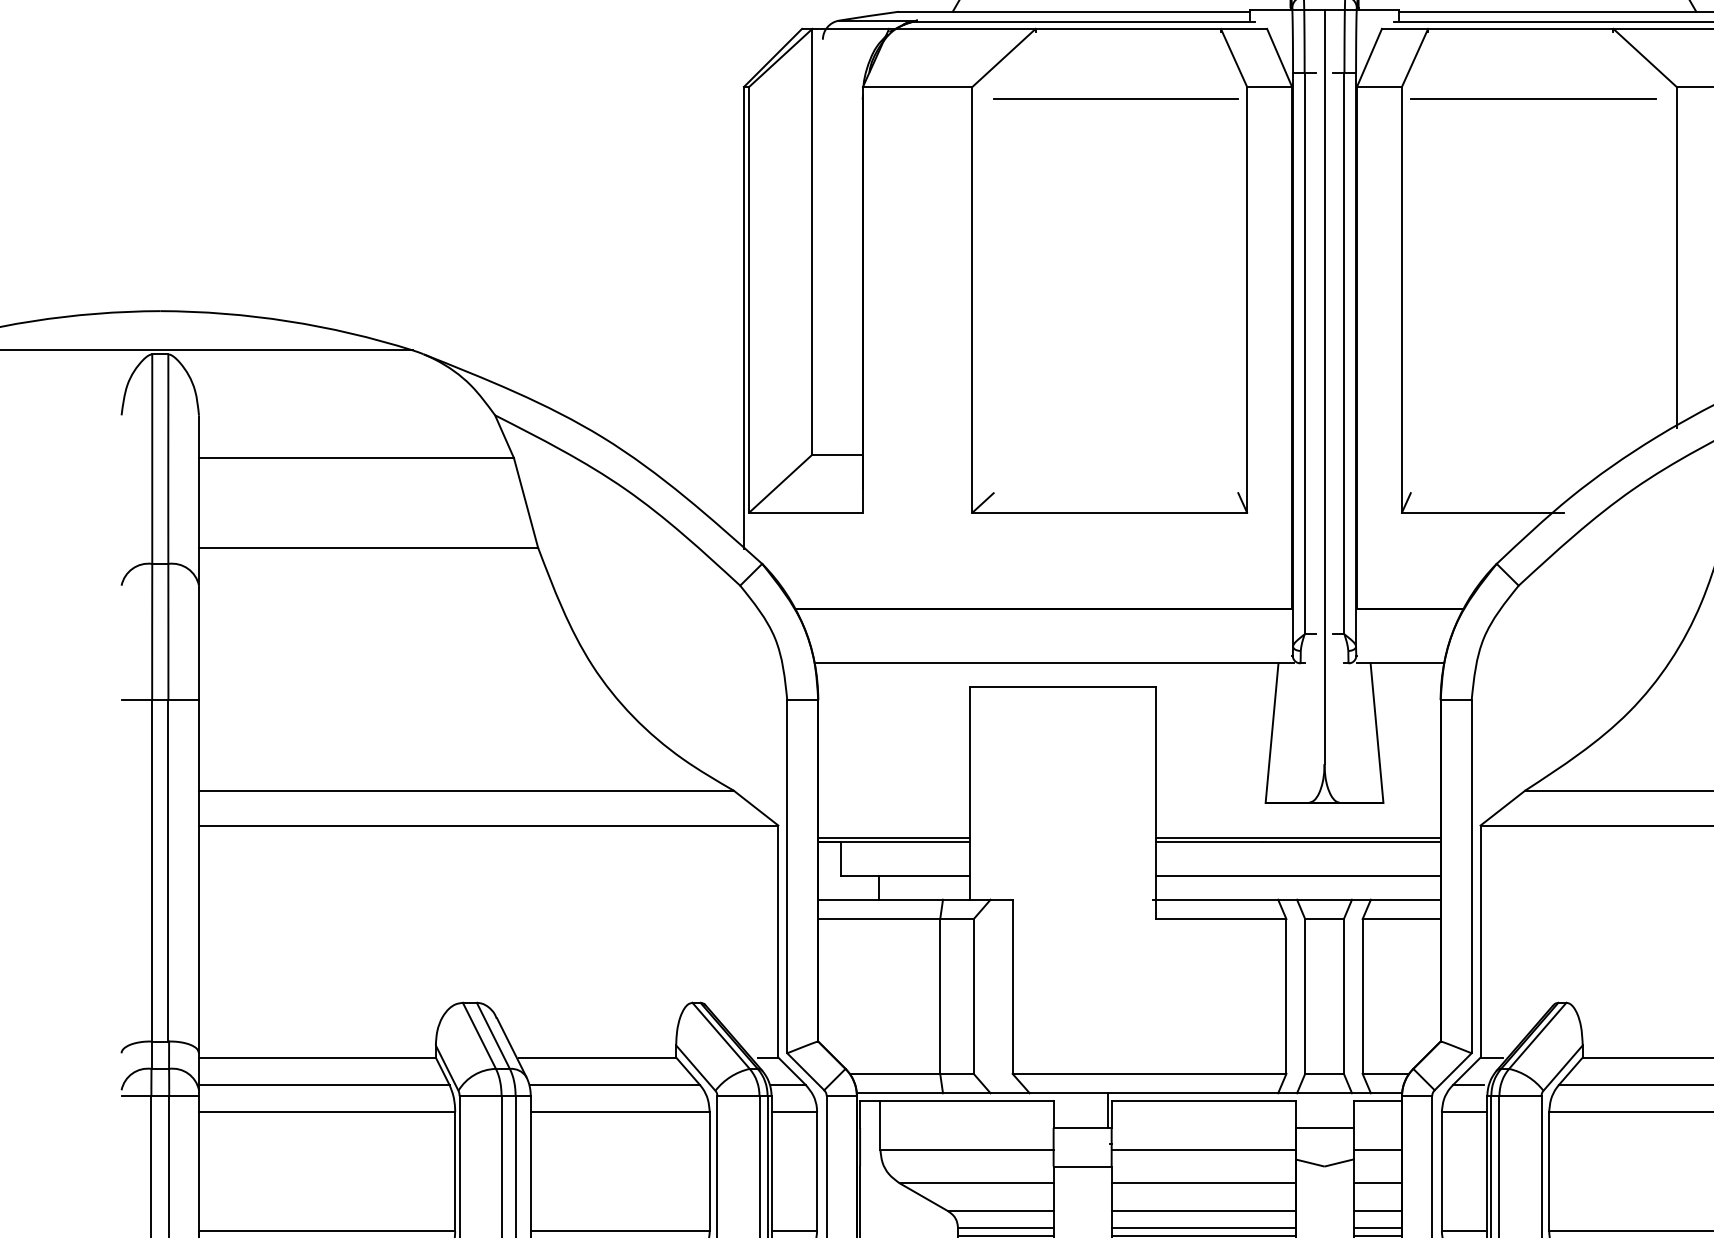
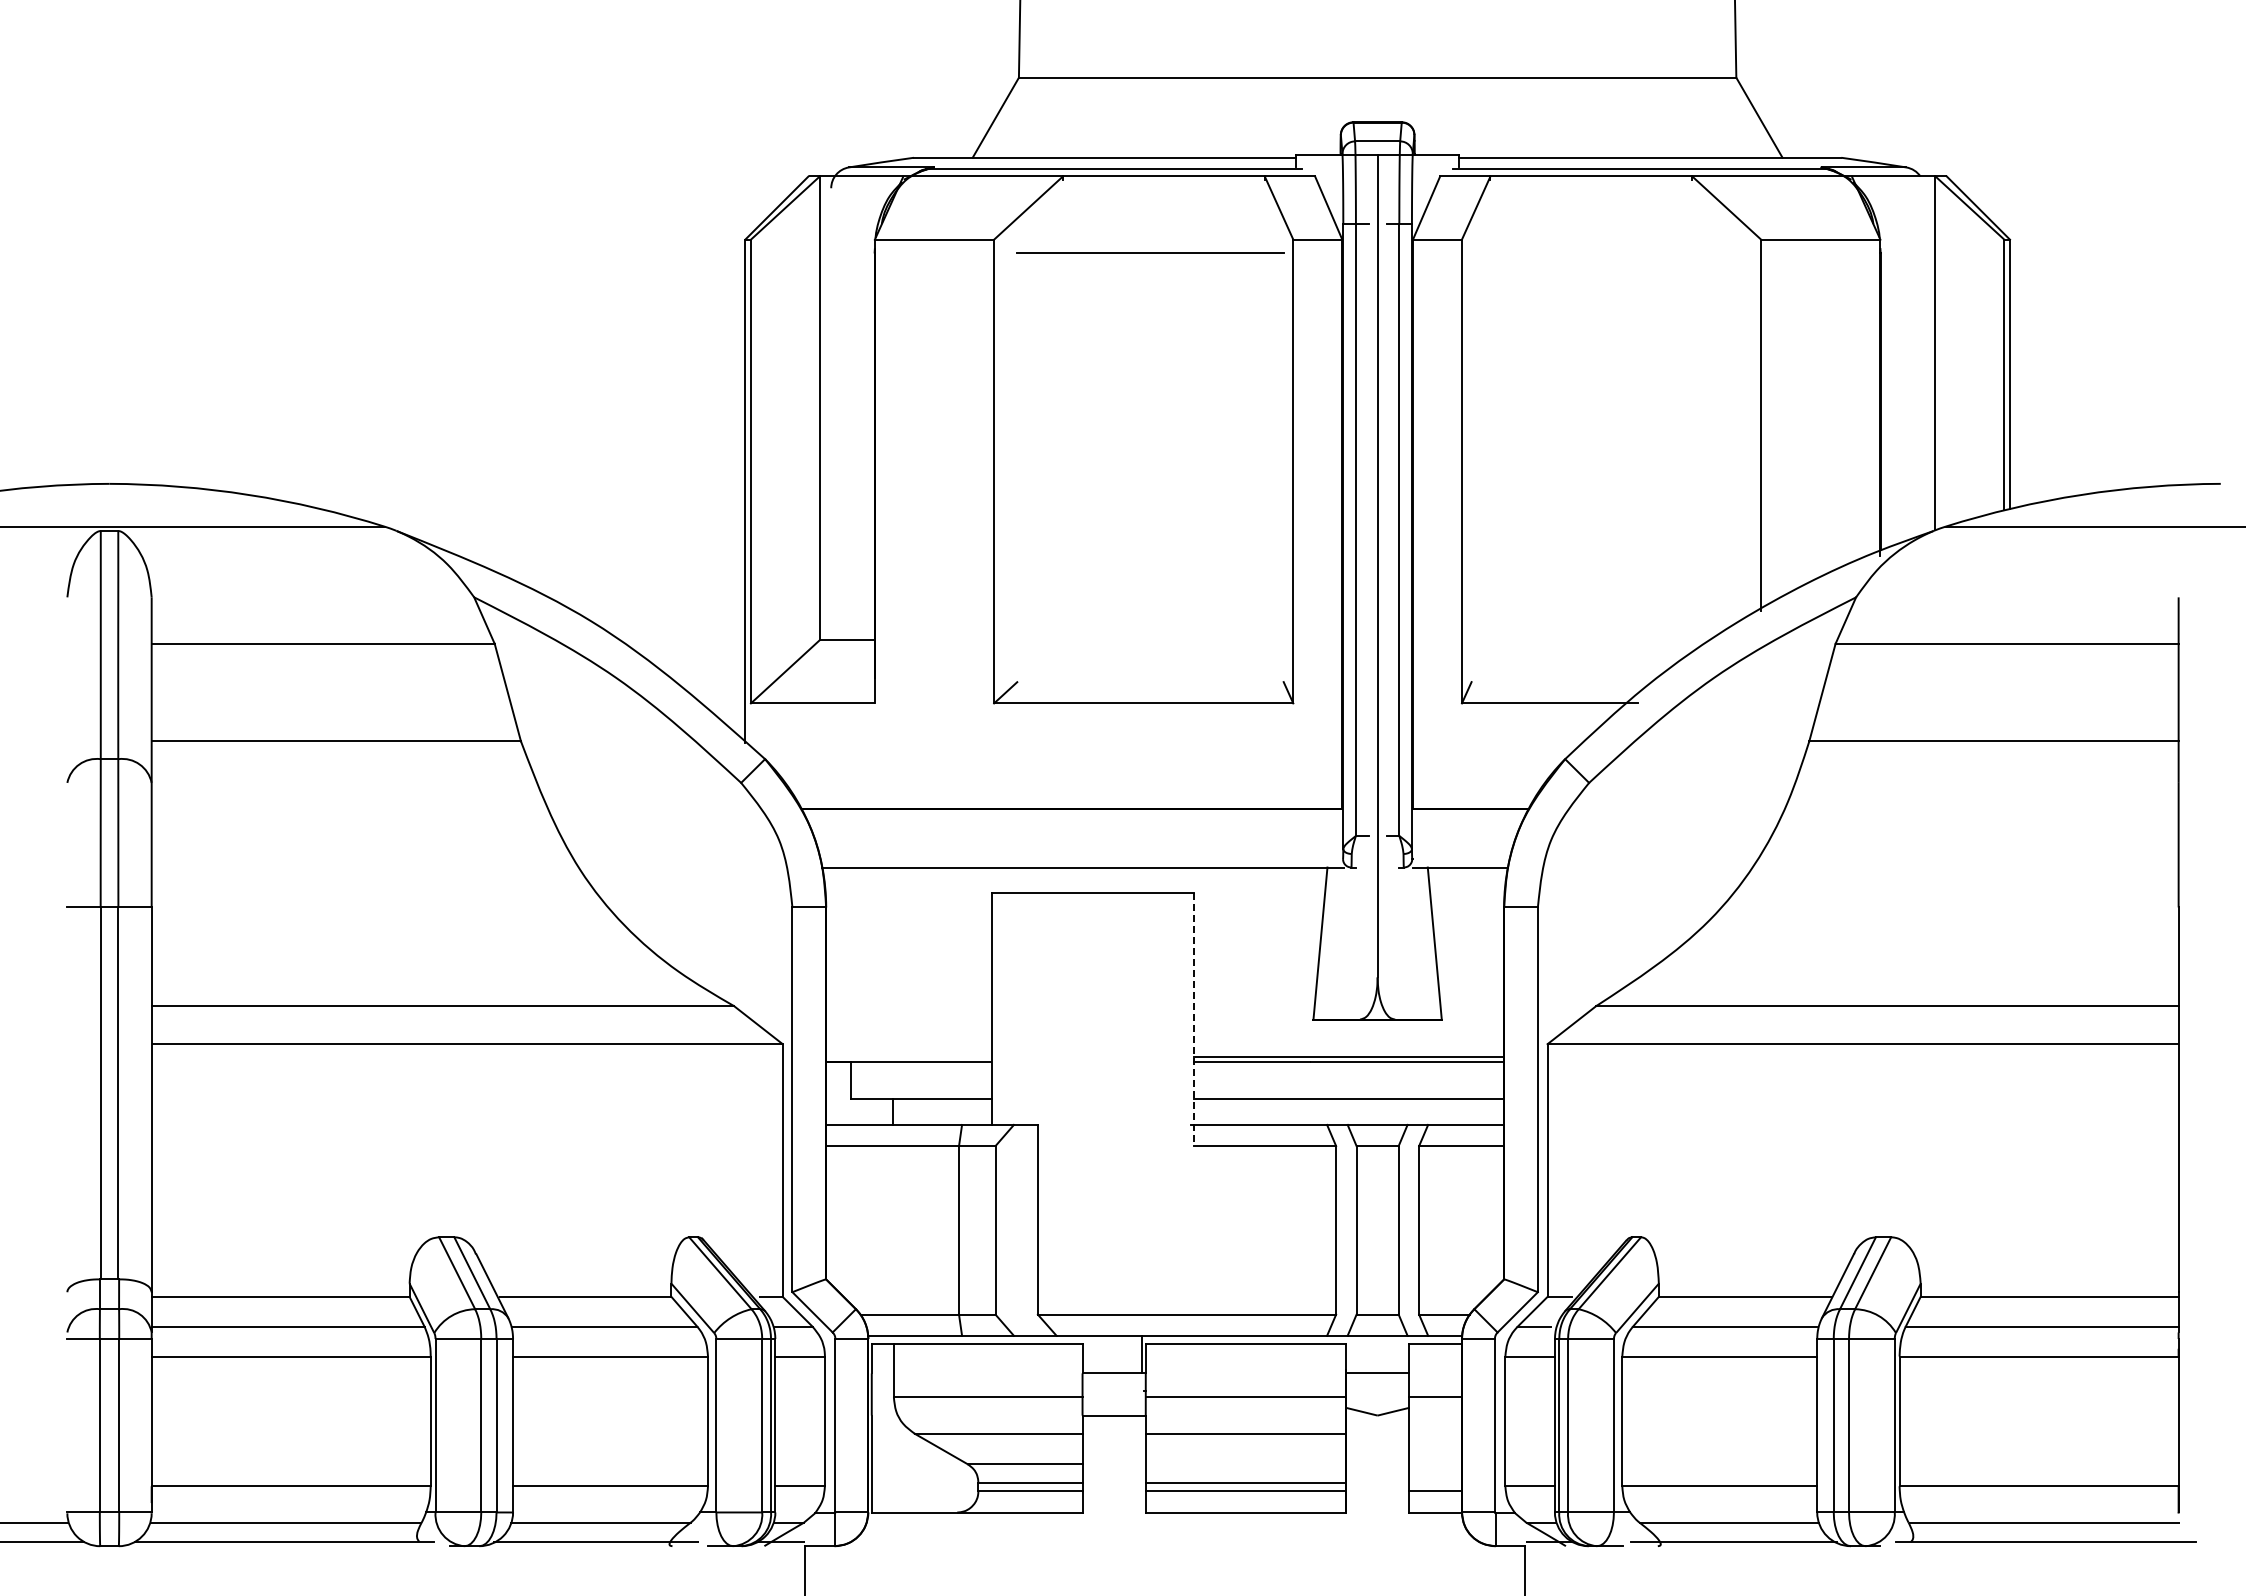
line: (1532, 98) -> (1604, 252), removed
line: (1155, 803) -> (1193, 1020), solid -> dashed
line: (893, 837) -> (908, 1057), removed
line: (1377, 1183) -> (1435, 1433), removed
line: (1203, 1211) -> (1245, 1464), removed
line: (1377, 1211) -> (1435, 1464), removed
line: (1377, 1227) -> (1435, 1482), removed

